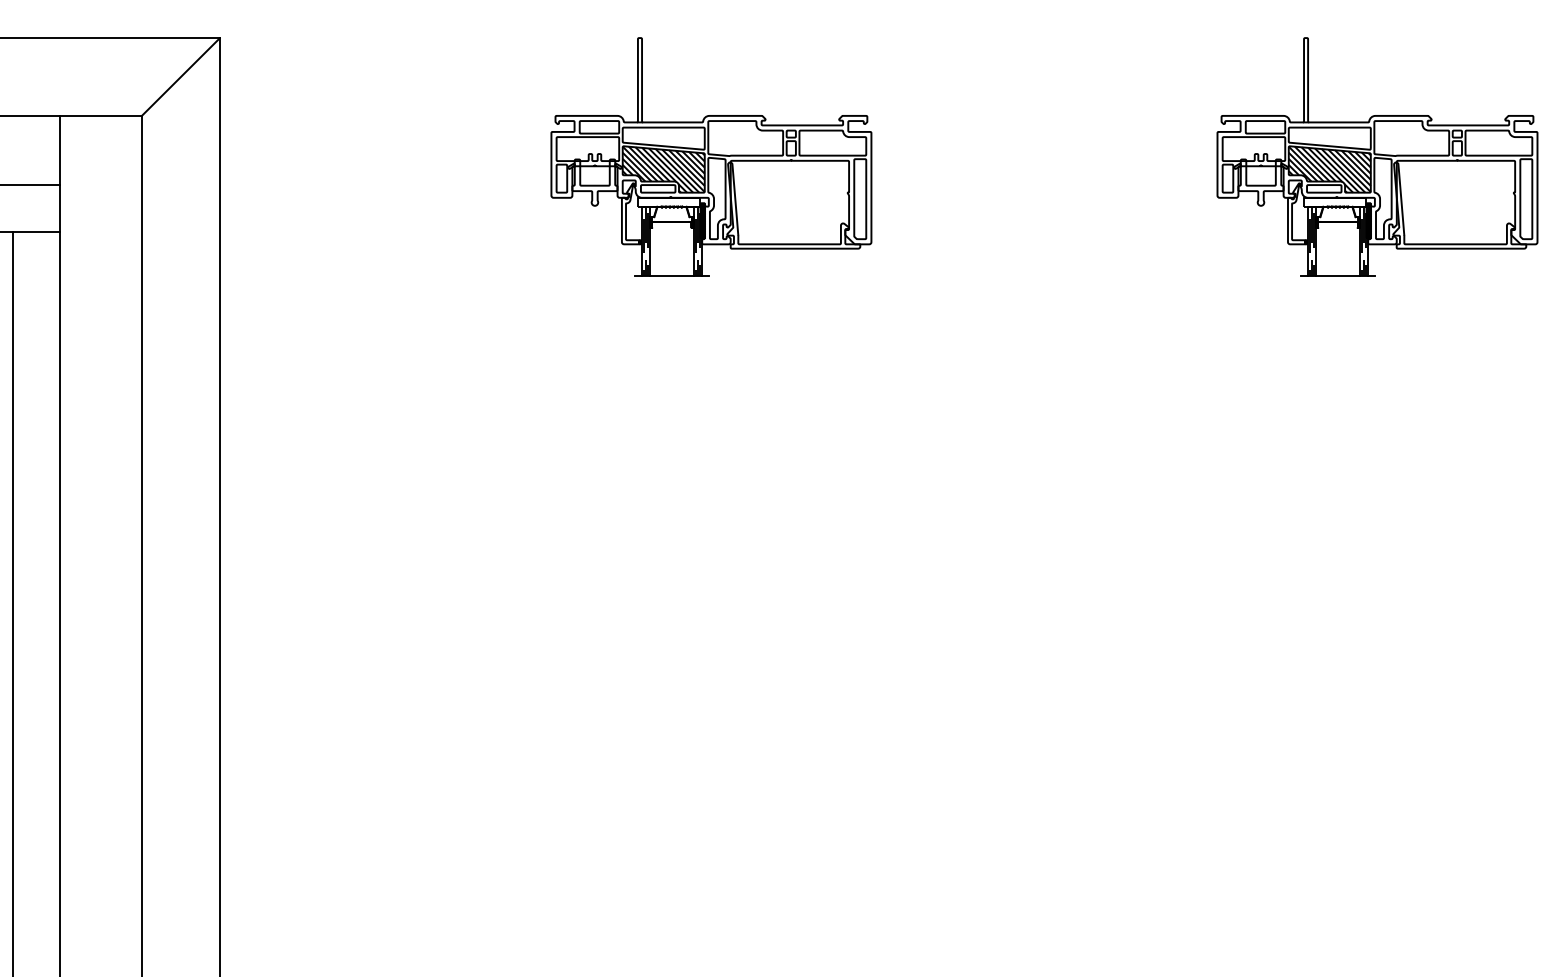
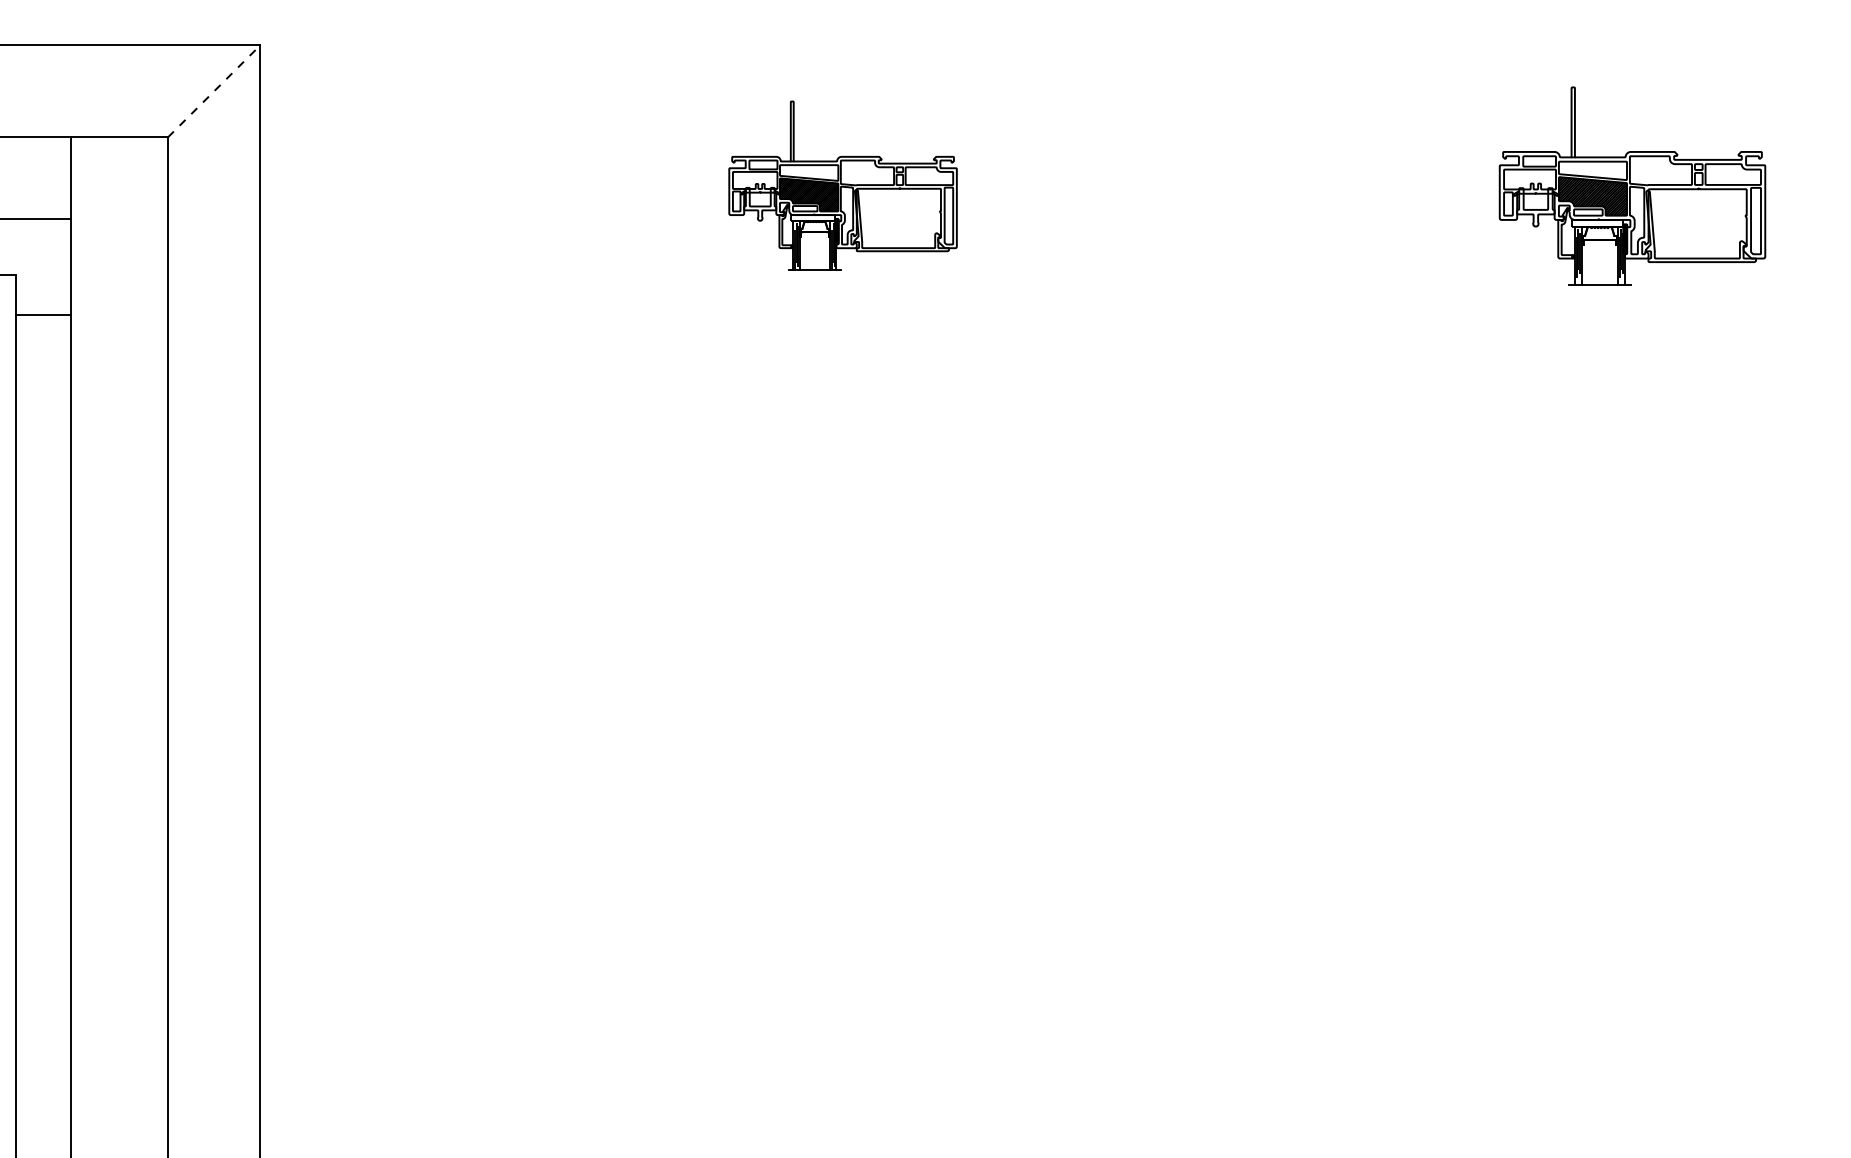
line: (180, 77) -> (213, 91), solid -> dashed
part: (711, 156) -> (843, 185), size x0.6
part: (1377, 156) -> (1632, 185), size x0.7
line: (36, 231) -> (43, 314), moved

